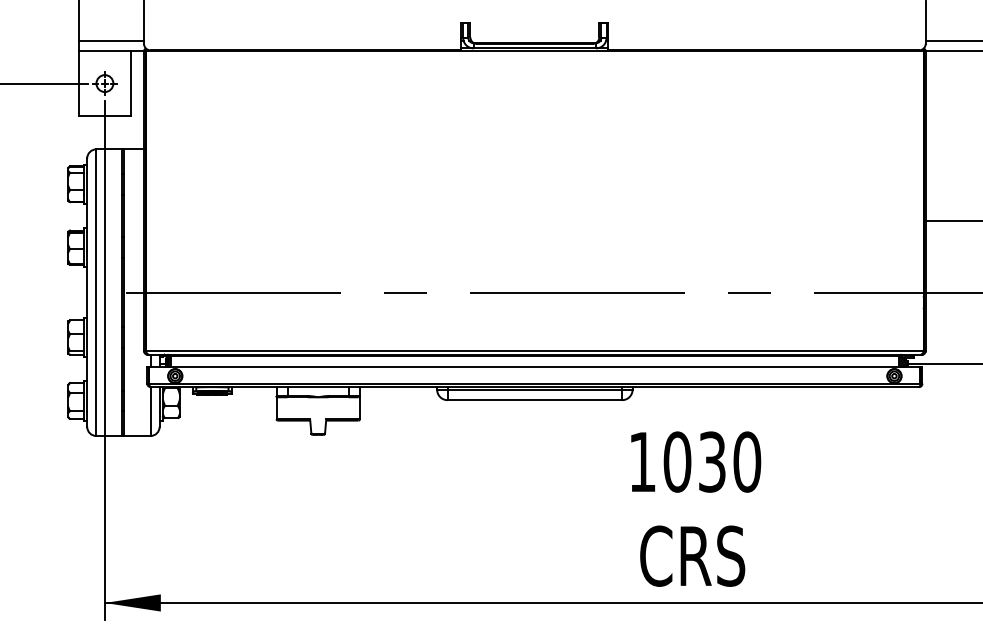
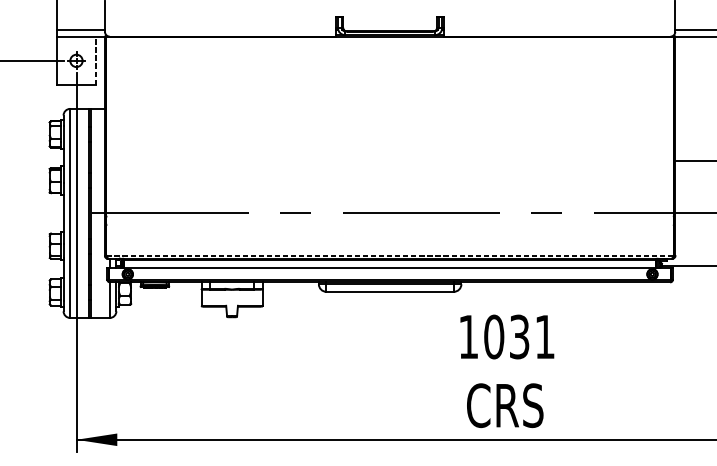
line: (130, 83) -> (95, 60), solid -> dashed
line: (534, 350) -> (389, 255), solid -> dashed
text: (747, 461) -> (545, 336), 1030 -> 1031

